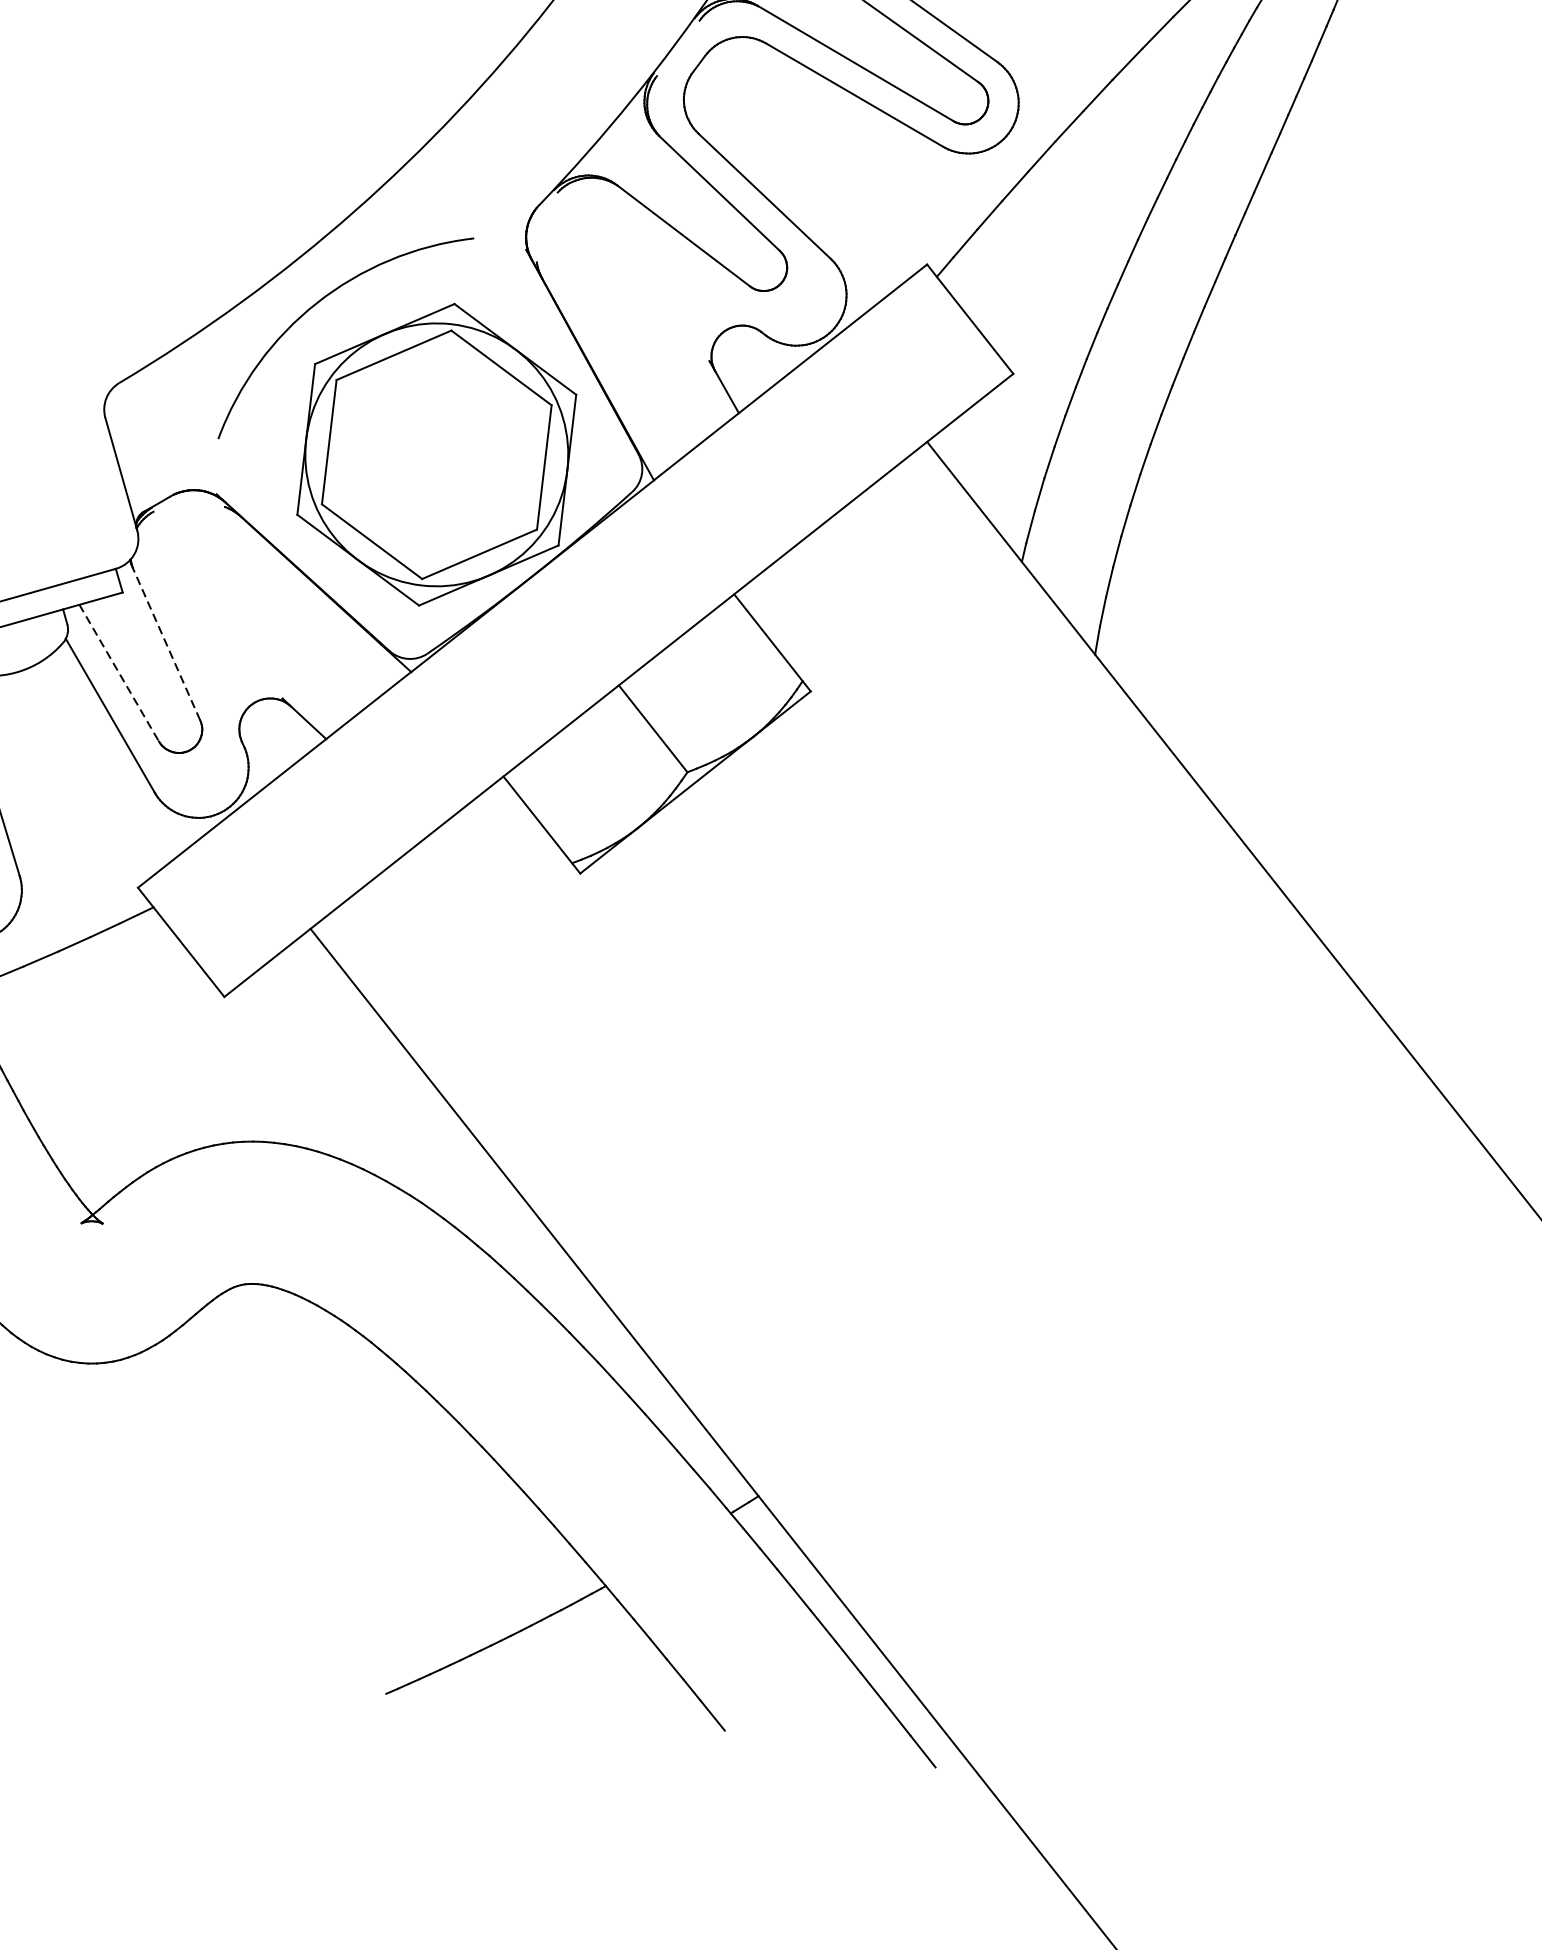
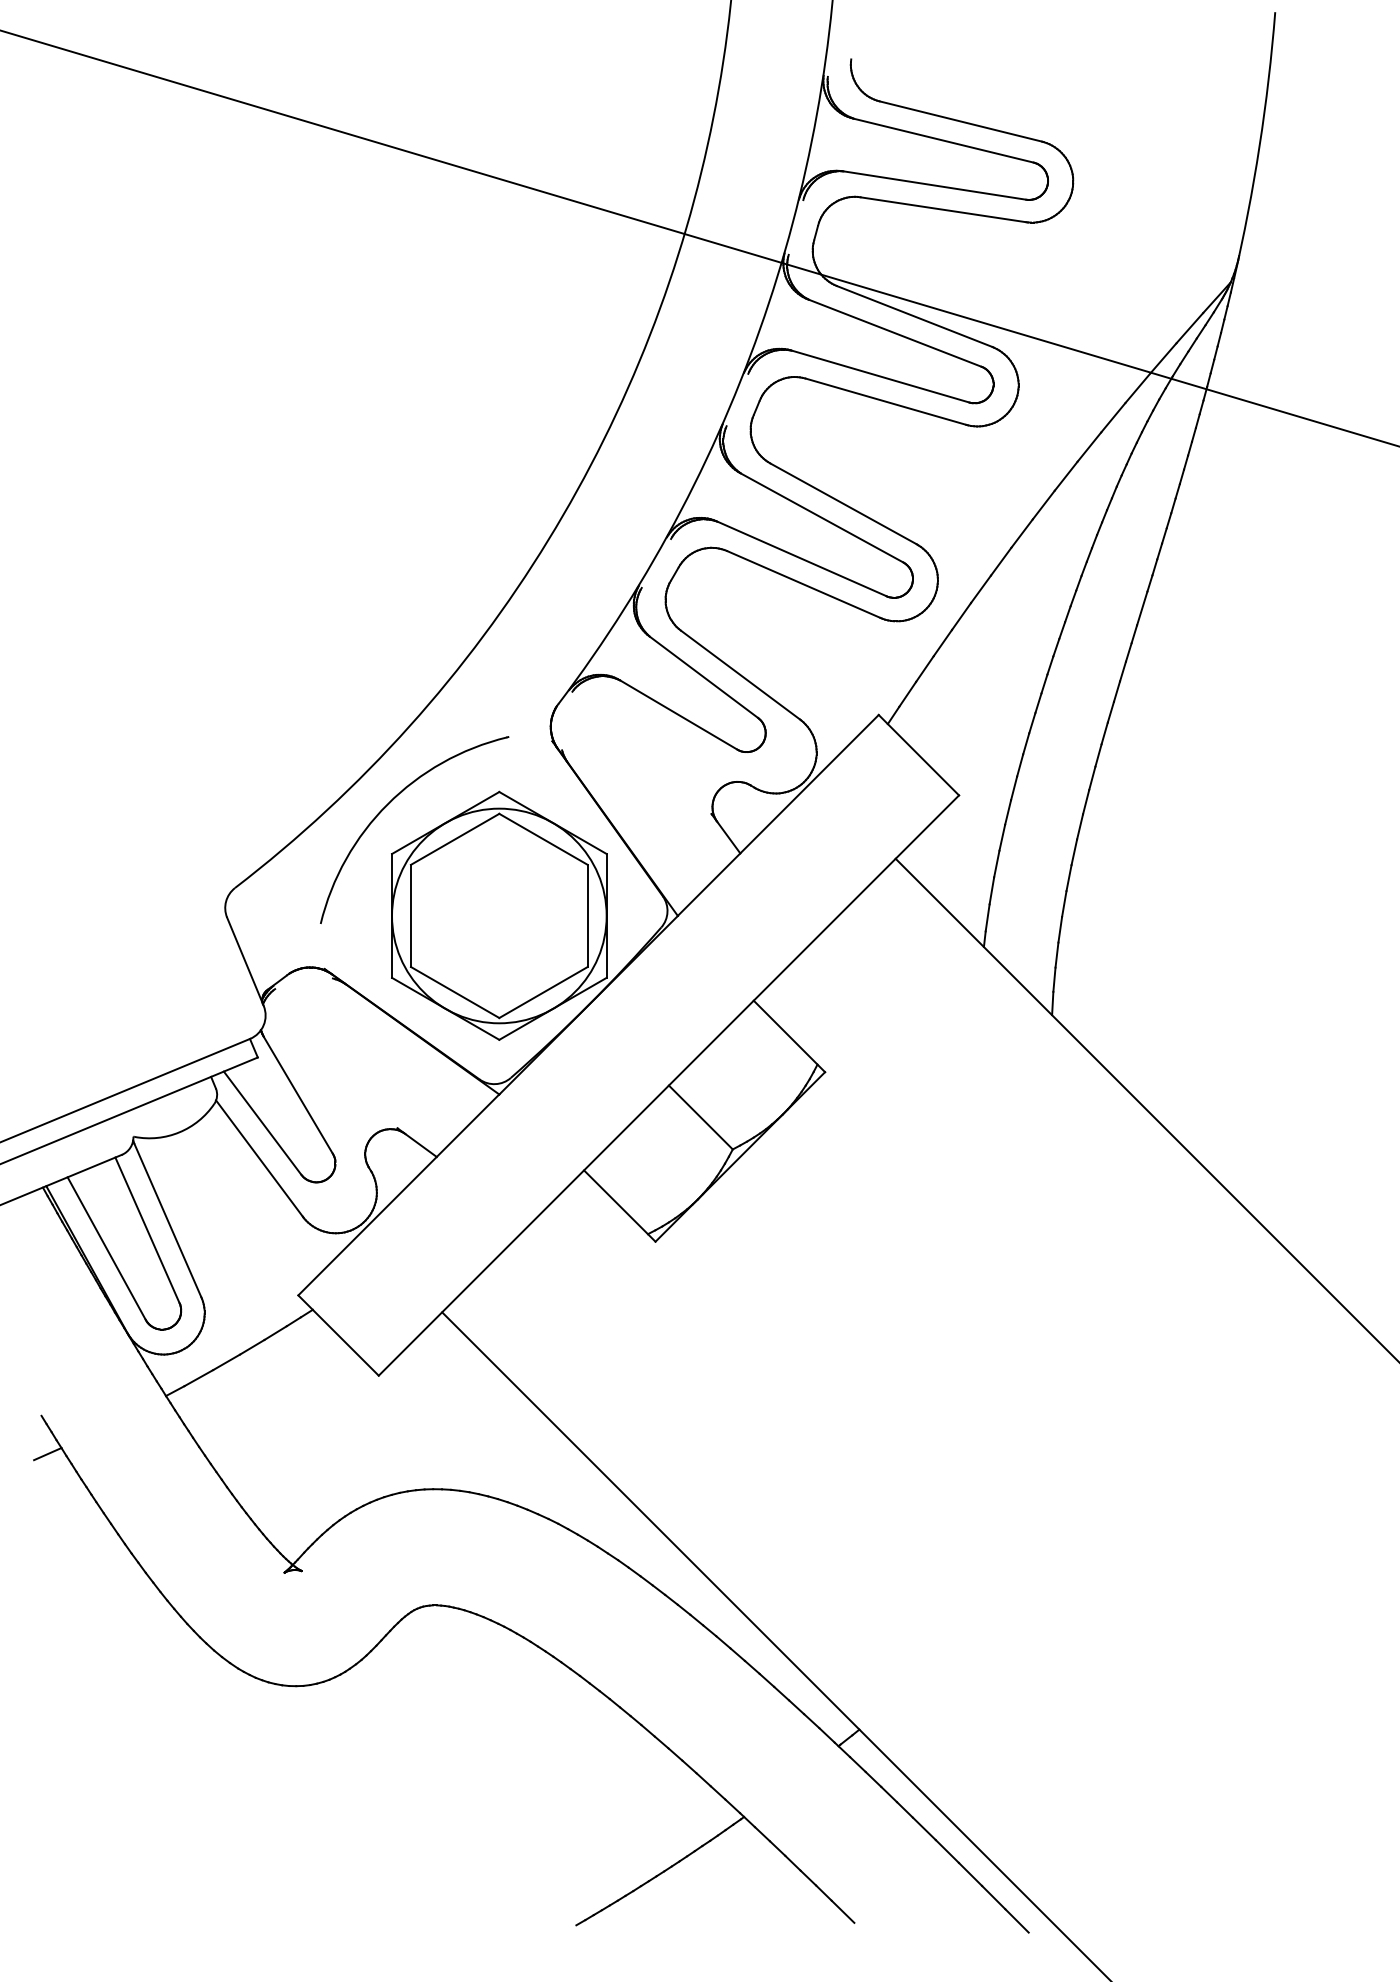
line: (165, 643) -> (297, 1094), dashed -> solid
line: (118, 673) -> (262, 1123), dashed -> solid

